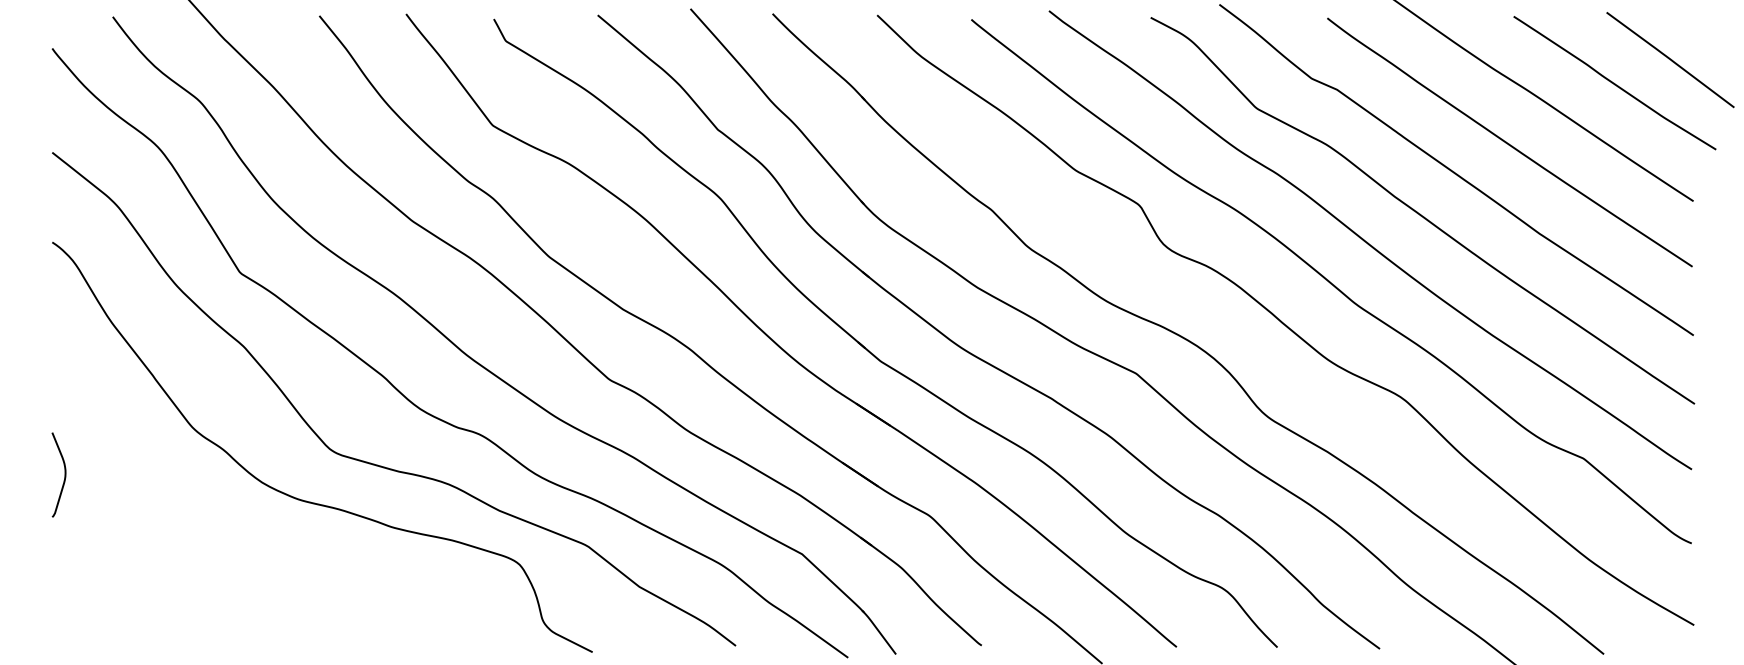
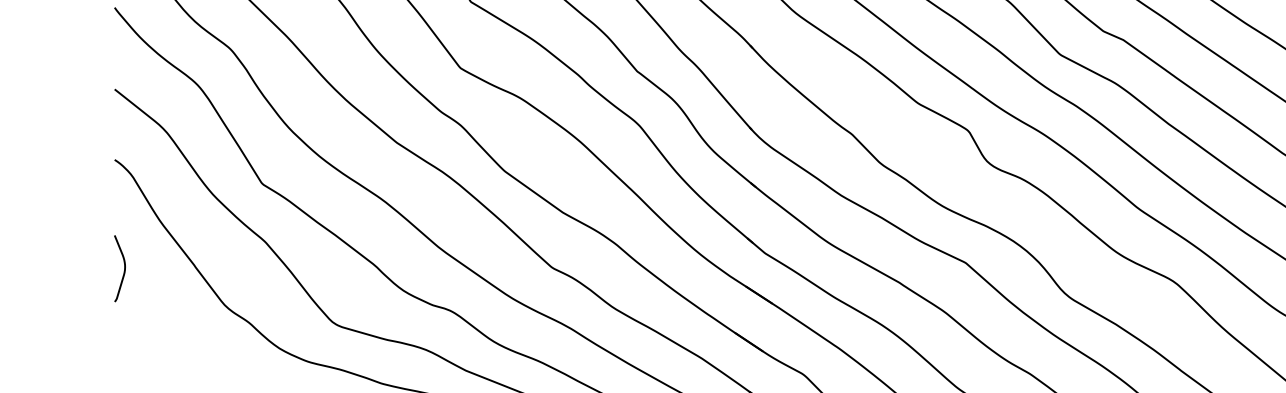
curve: (64, 474) -> (124, 268), moved

